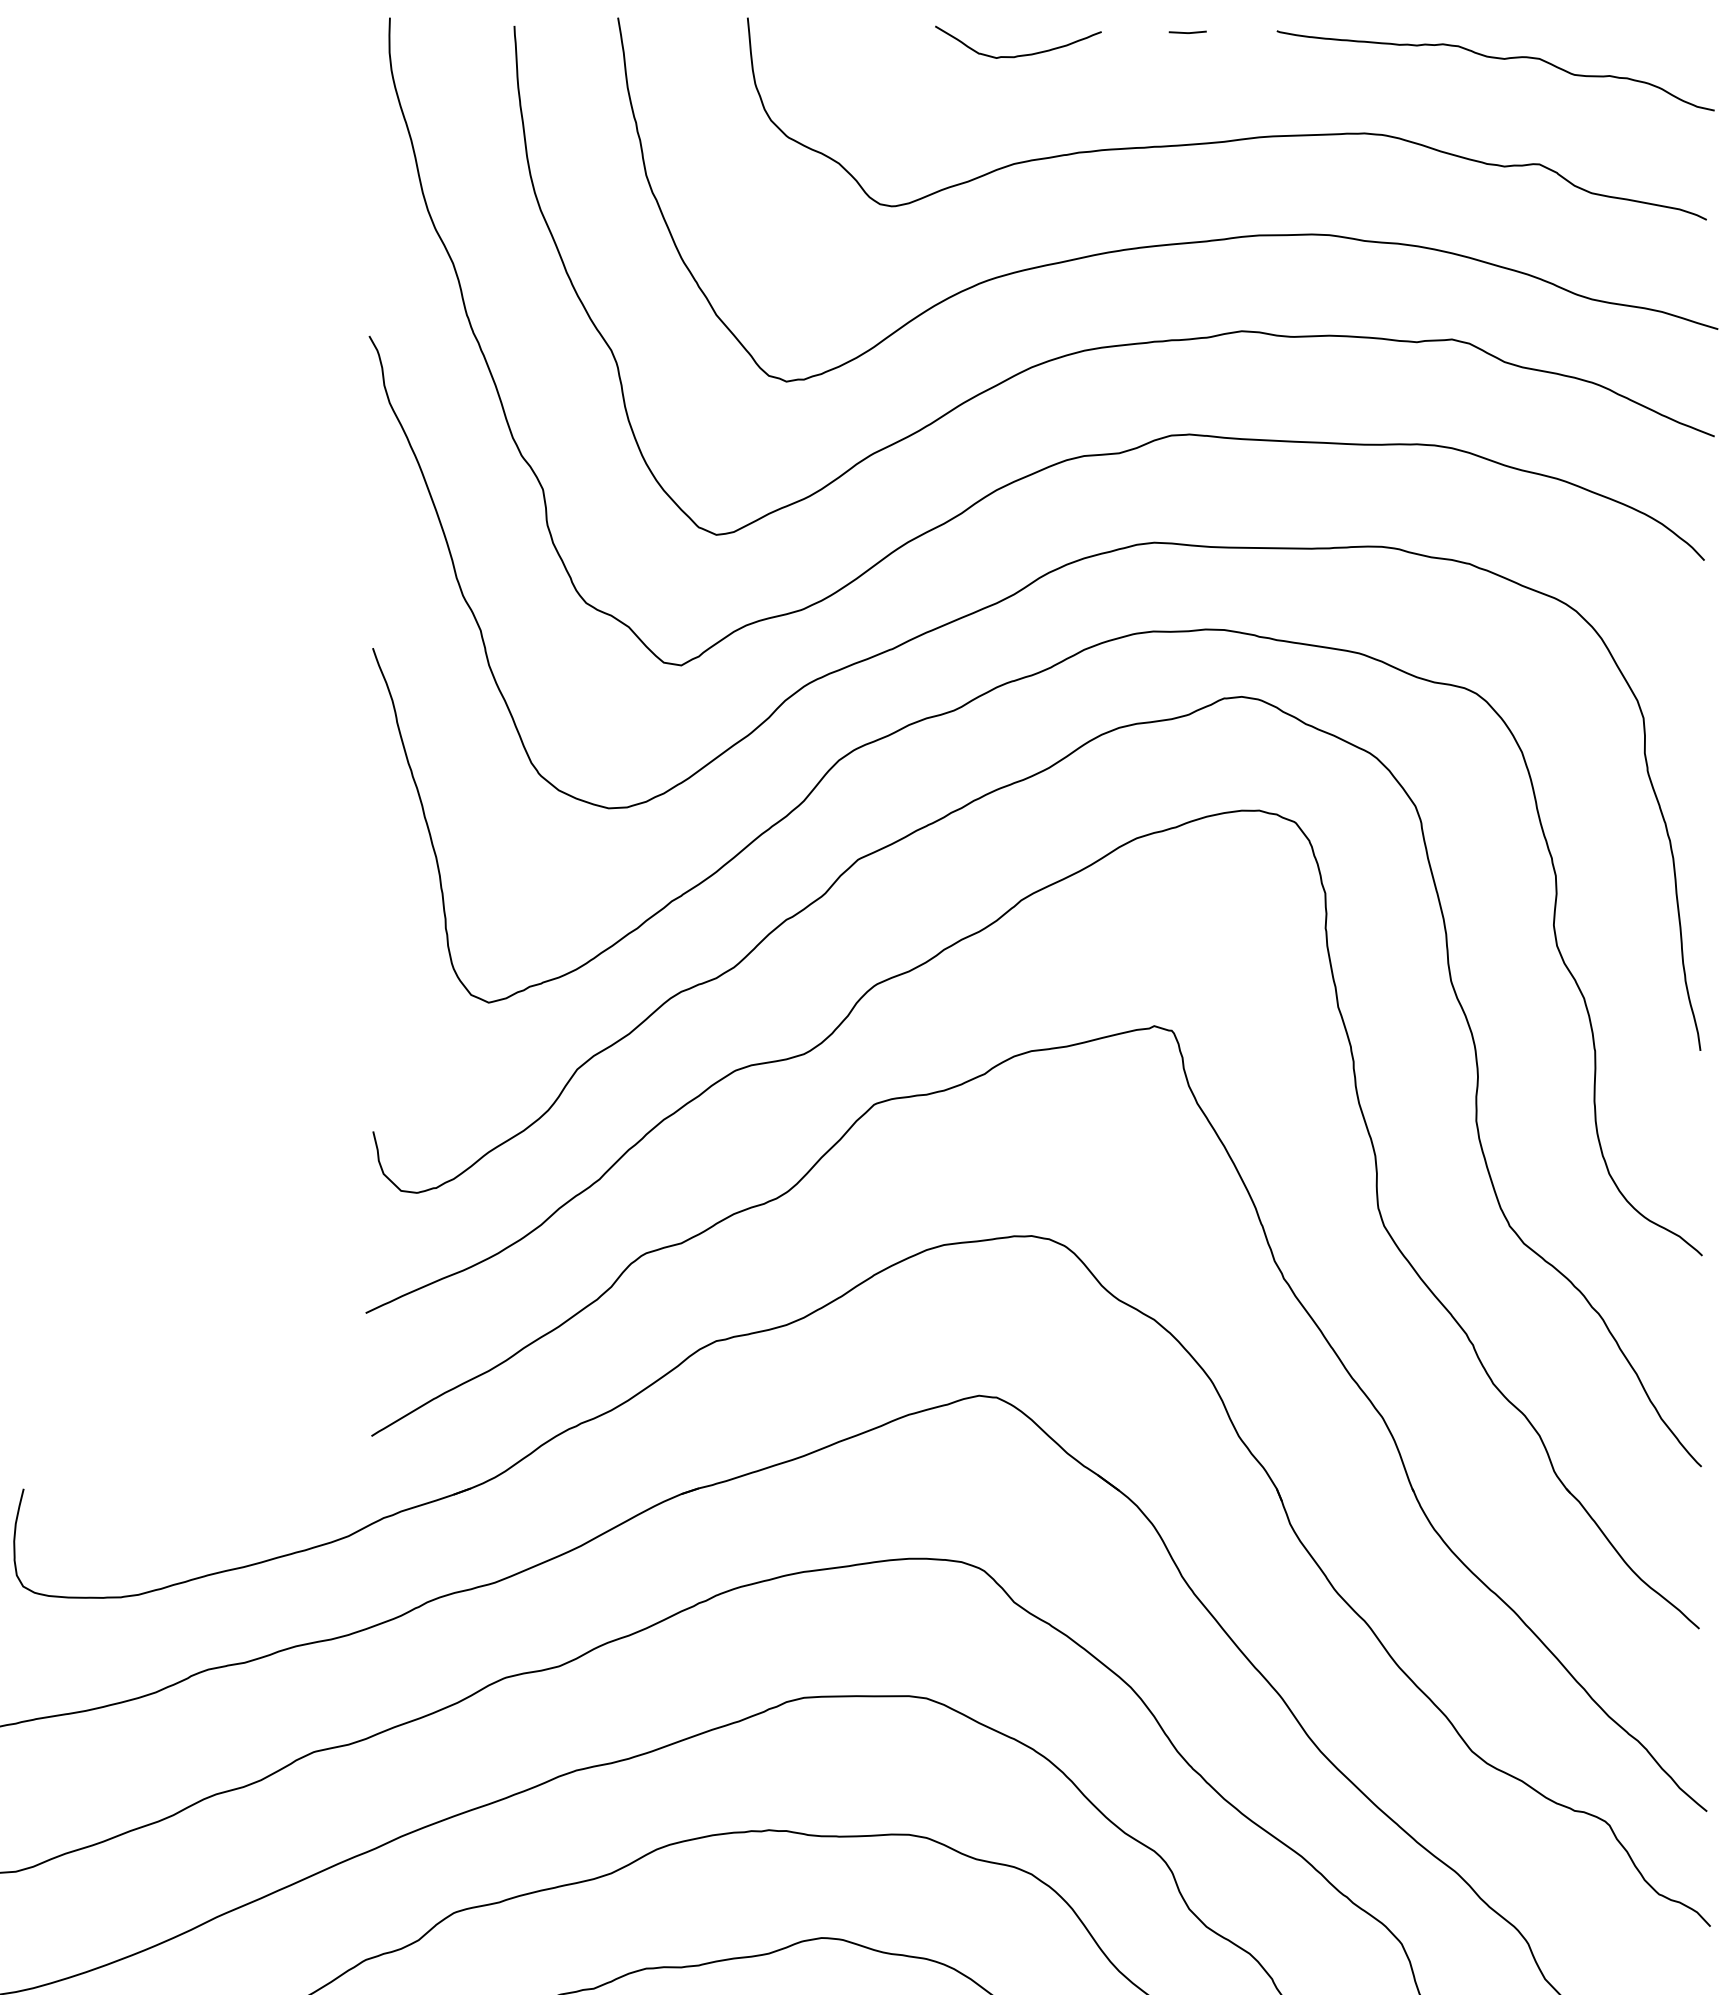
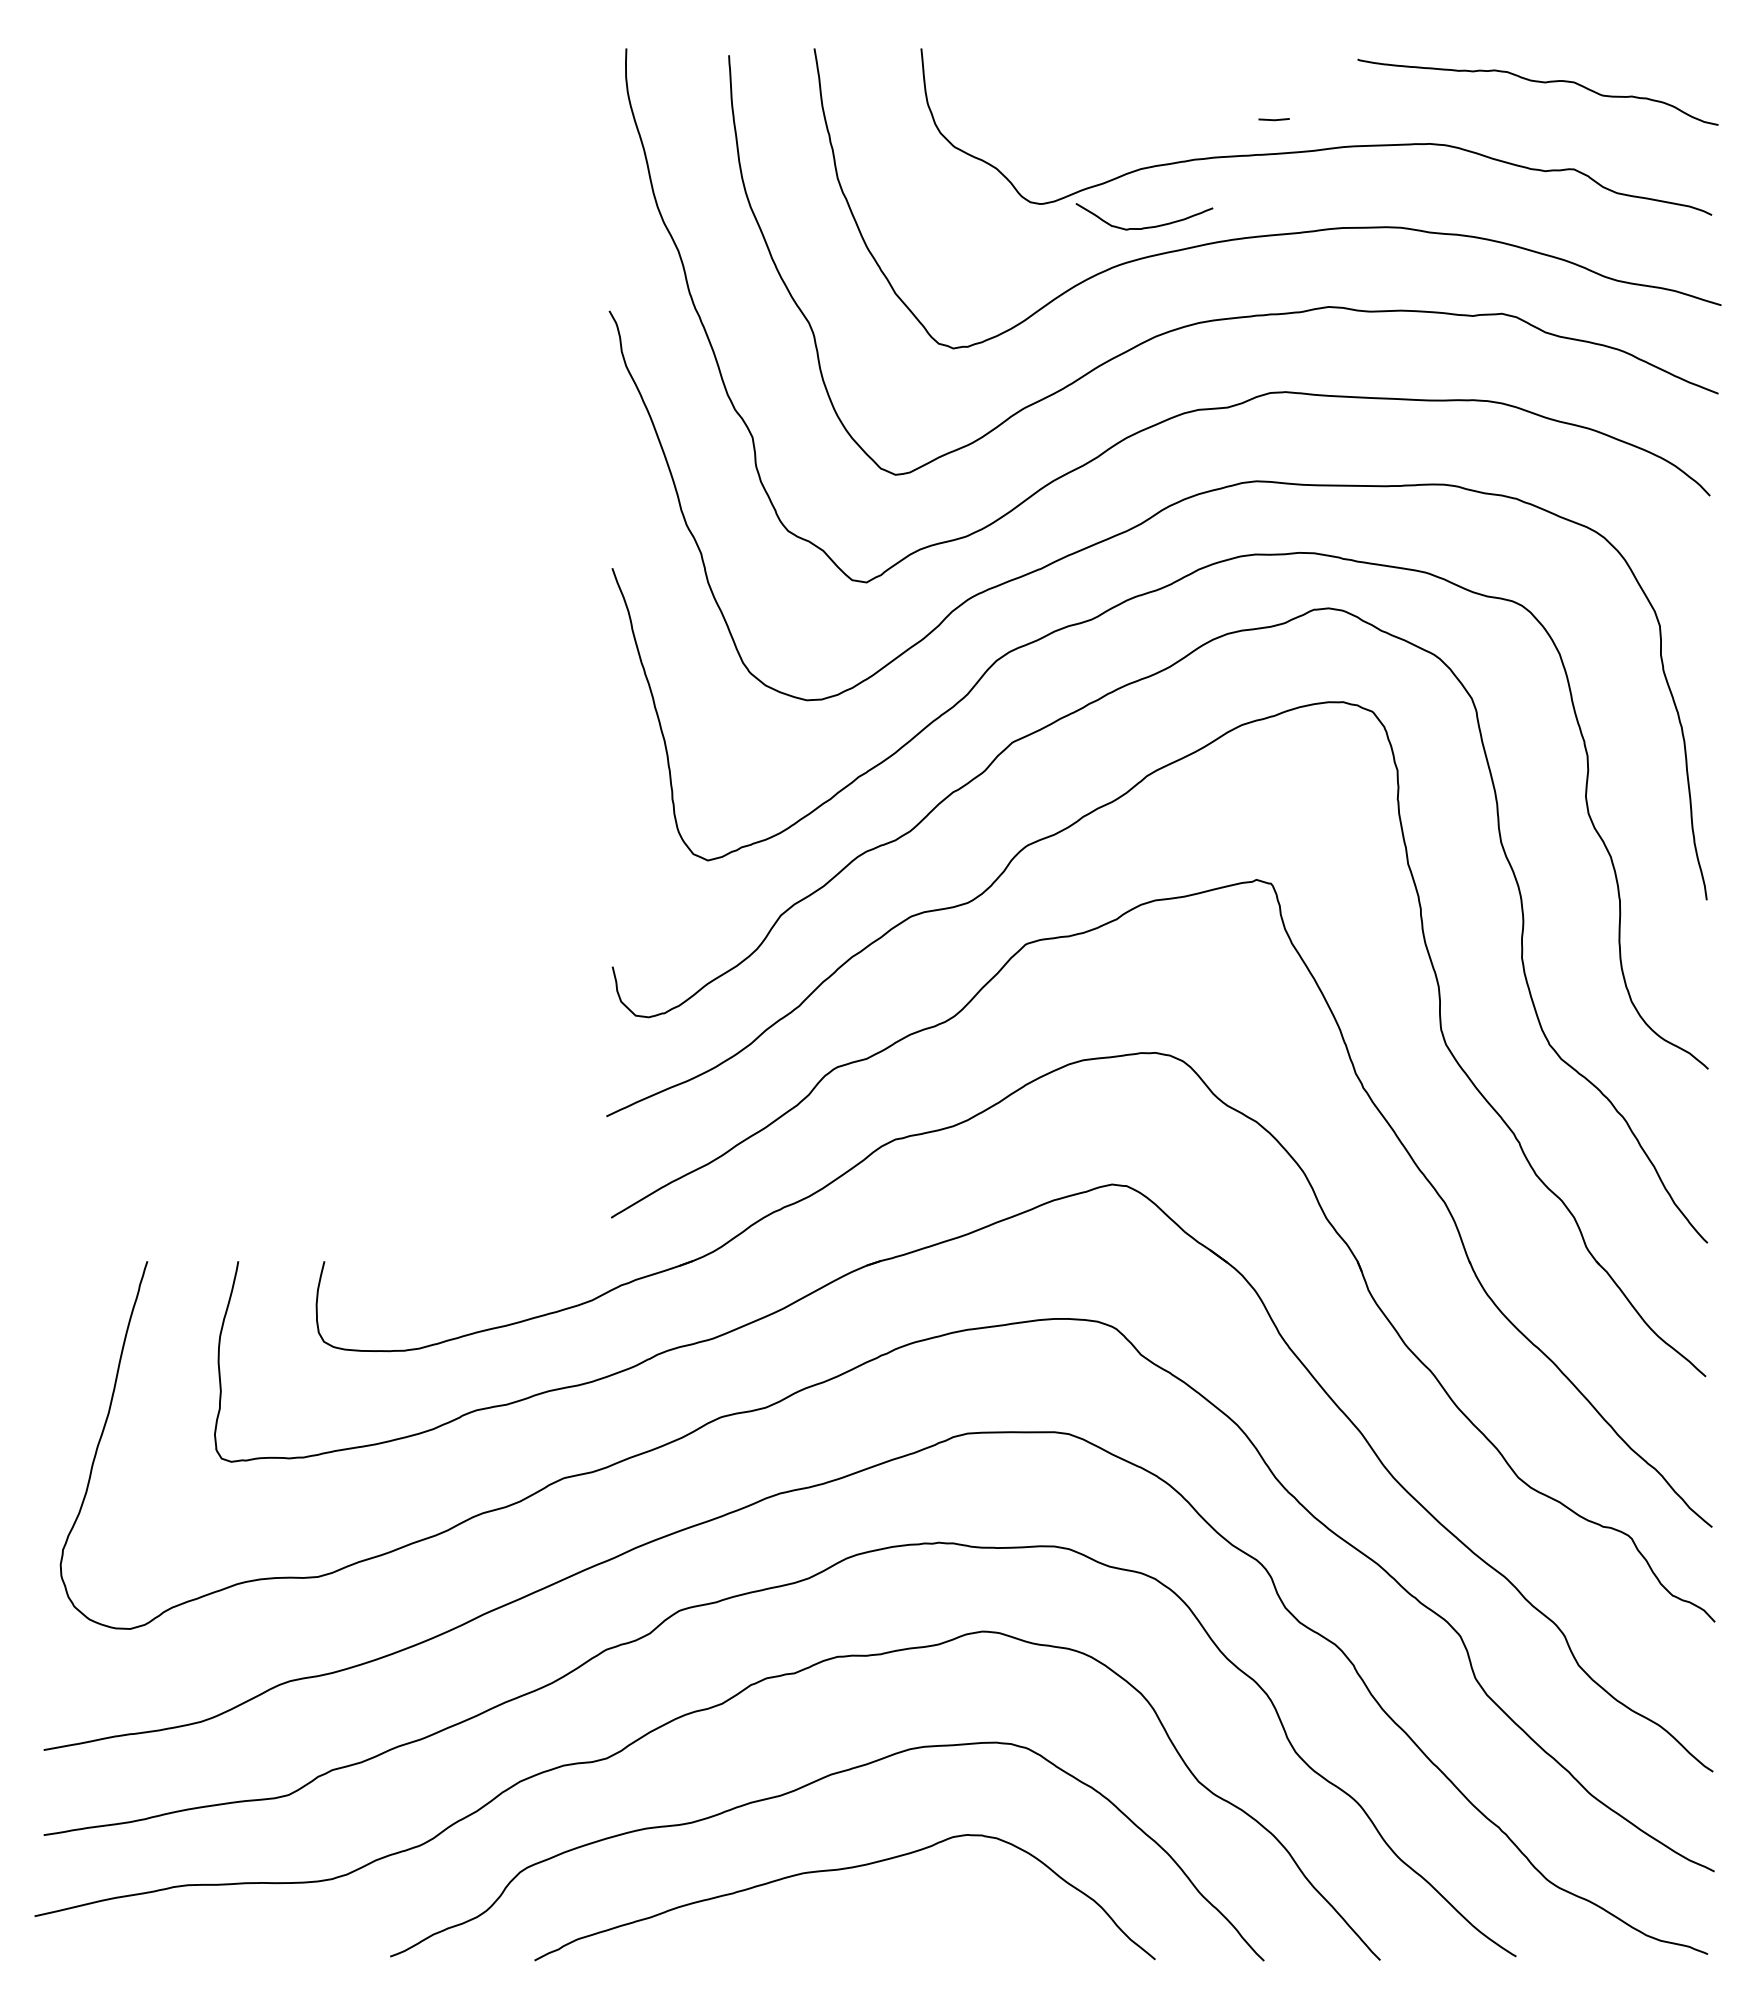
line: (1187, 32) -> (1273, 119), moved
curve: (1022, 54) -> (1147, 226), moved

